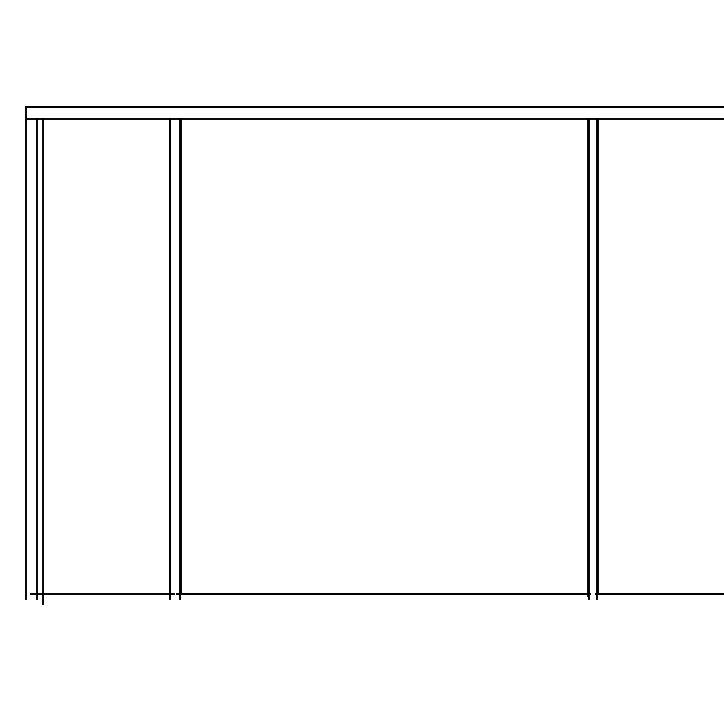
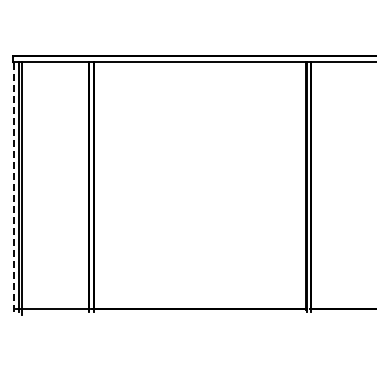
line: (25, 358) -> (13, 186), solid -> dashed

